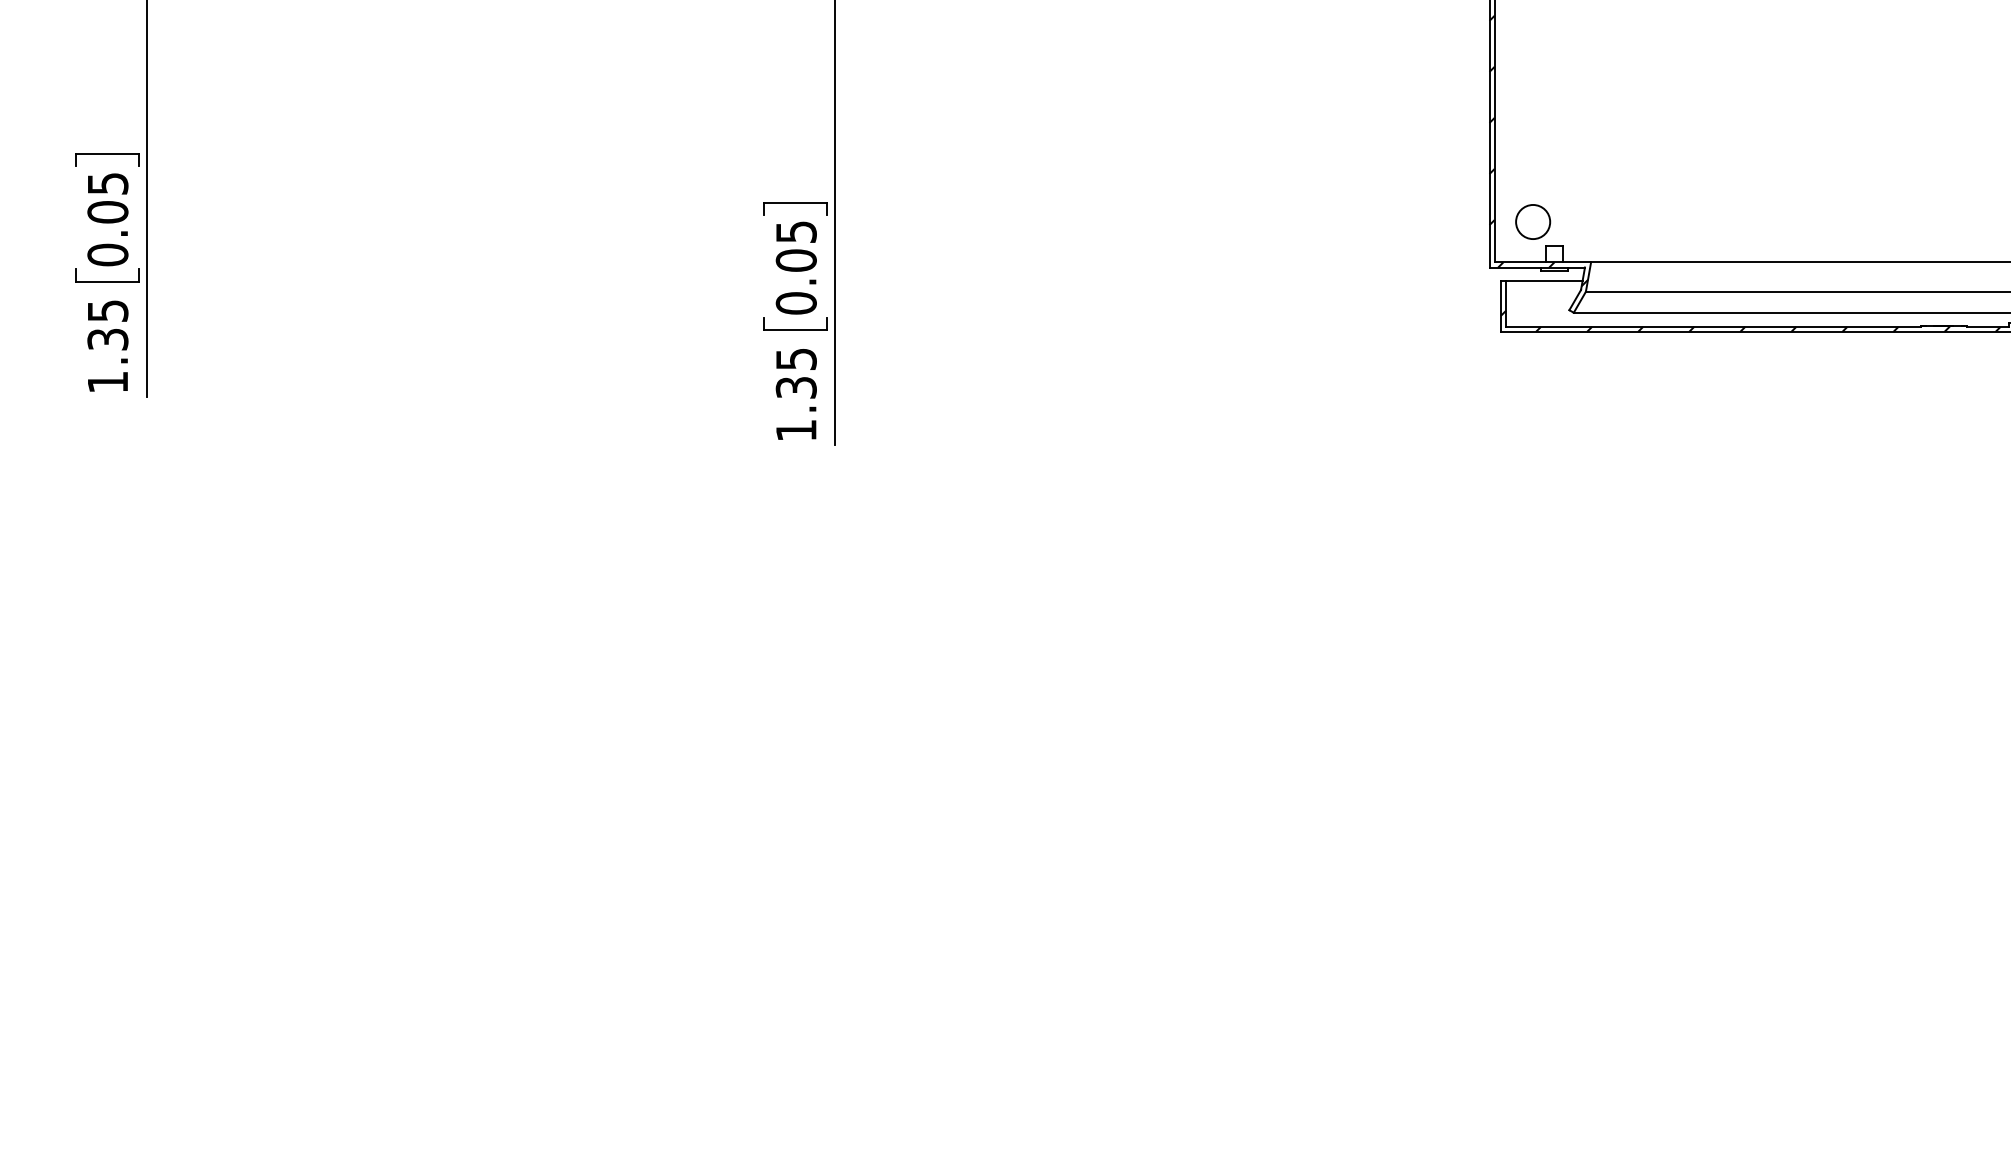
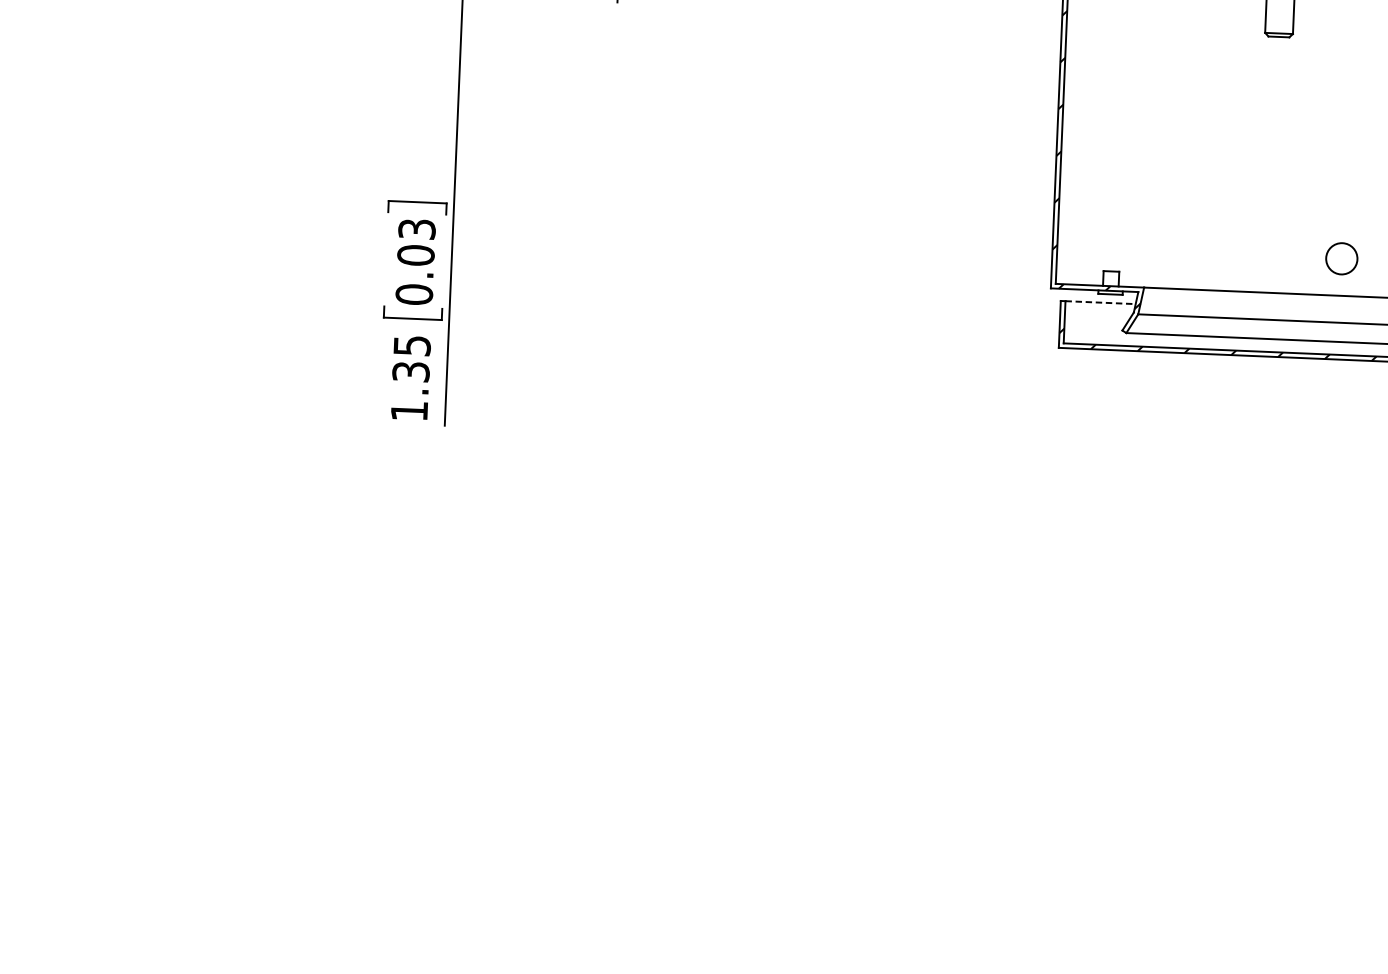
circle: (1533, 221) -> (1342, 258), moved
text: (795, 231) -> (416, 228), 0.05 -> 0.03
line: (1544, 280) -> (1100, 302), solid -> dashed

